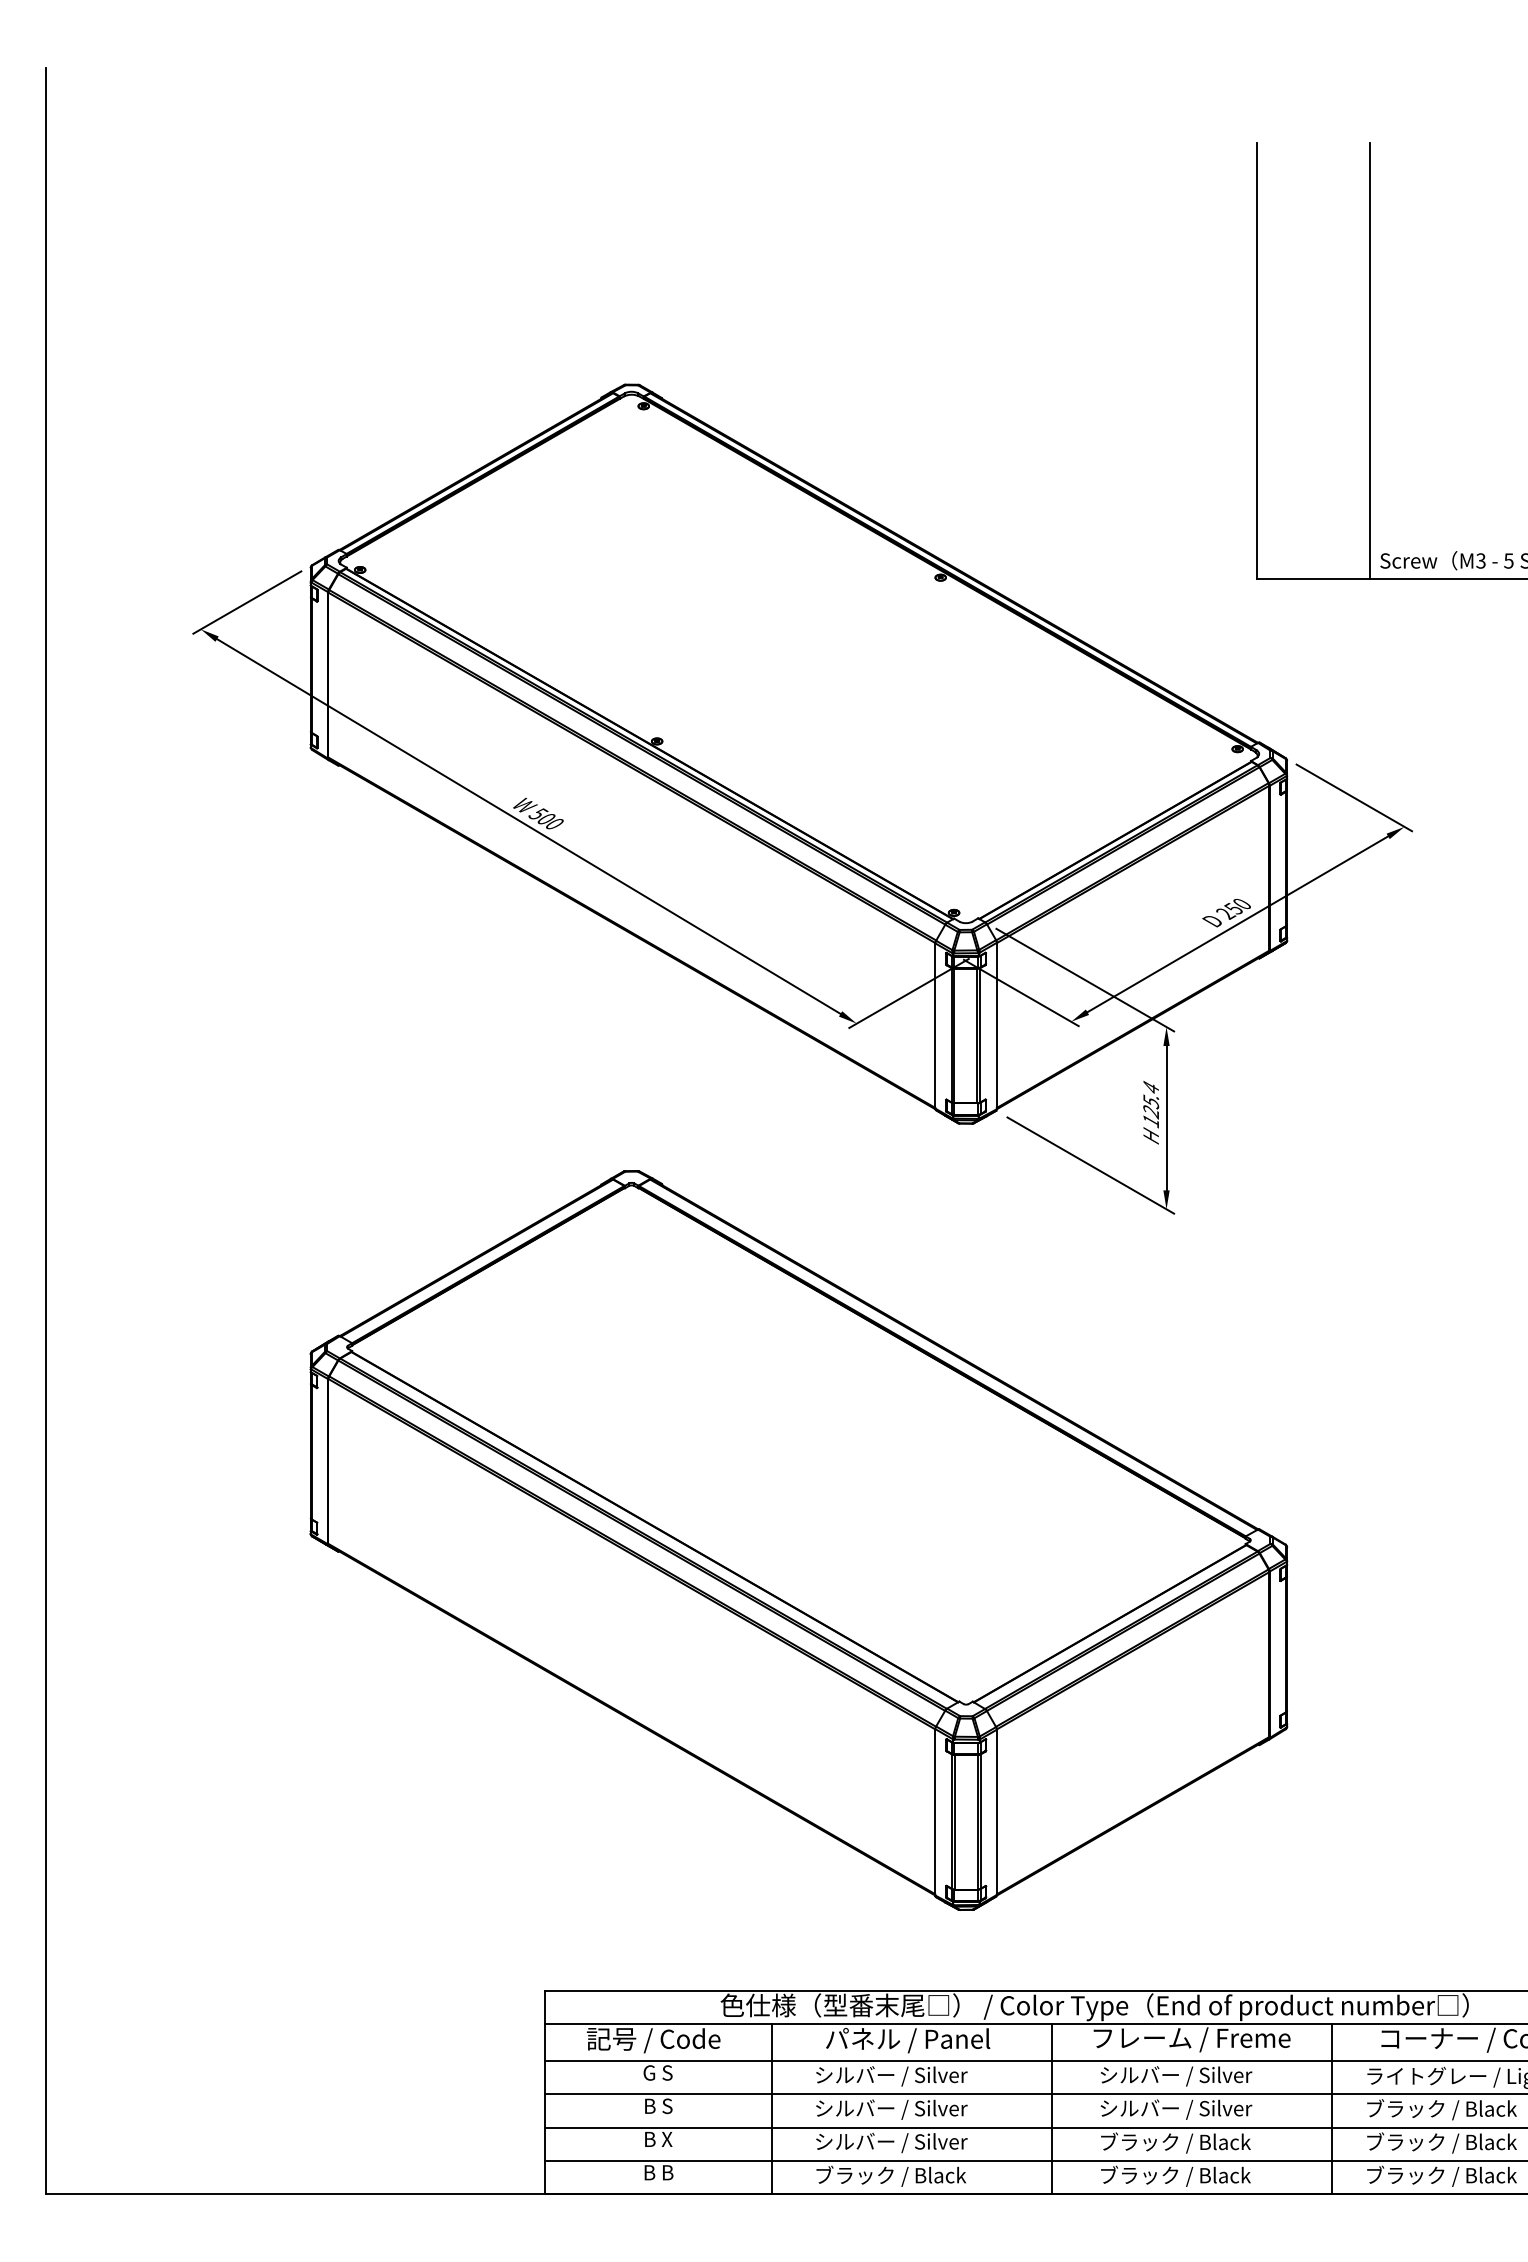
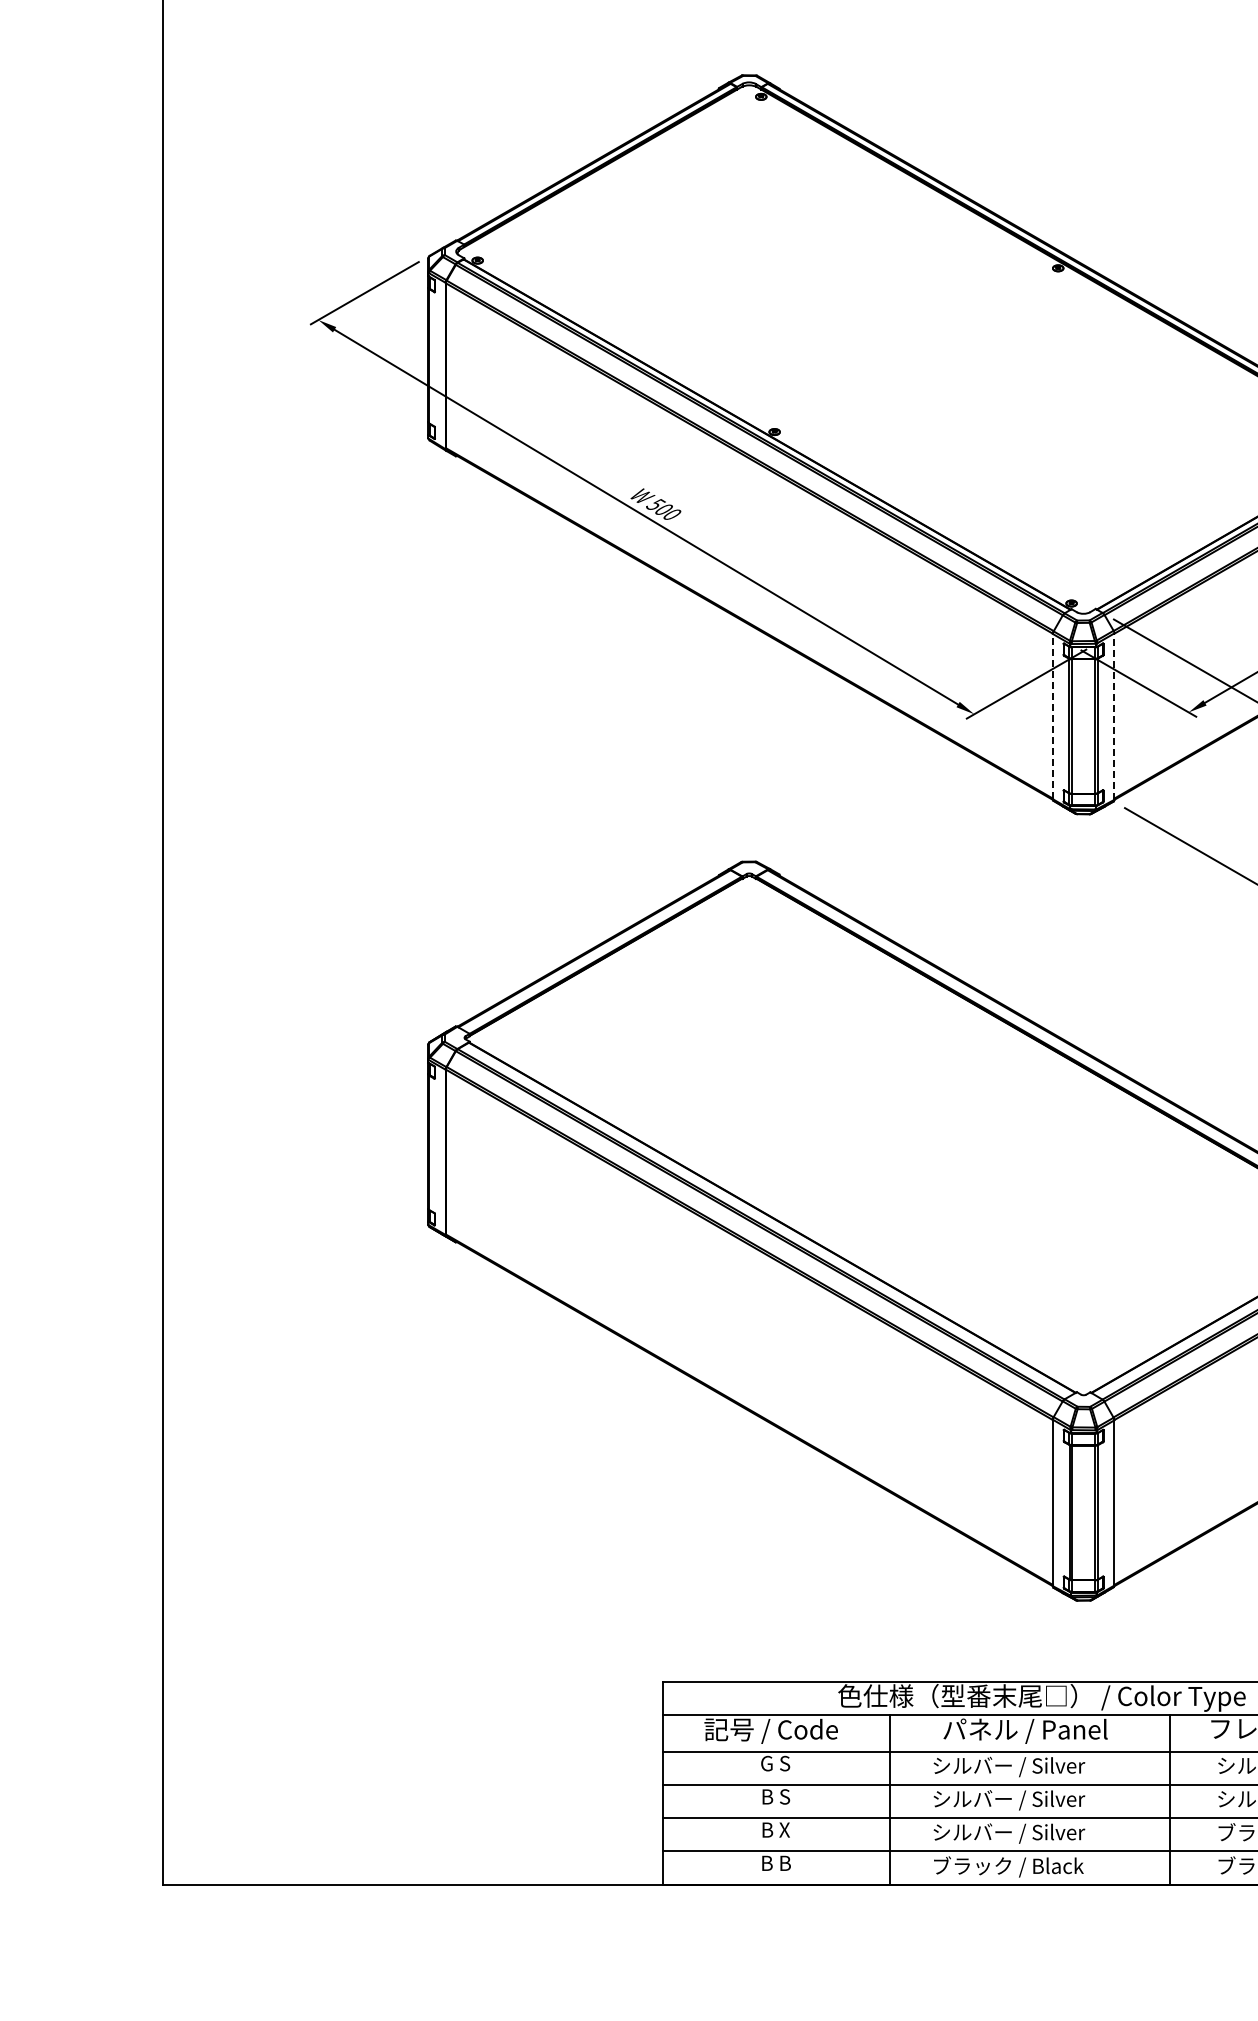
line: (935, 1025) -> (1053, 716), solid -> dashed
line: (996, 1025) -> (1114, 716), solid -> dashed

